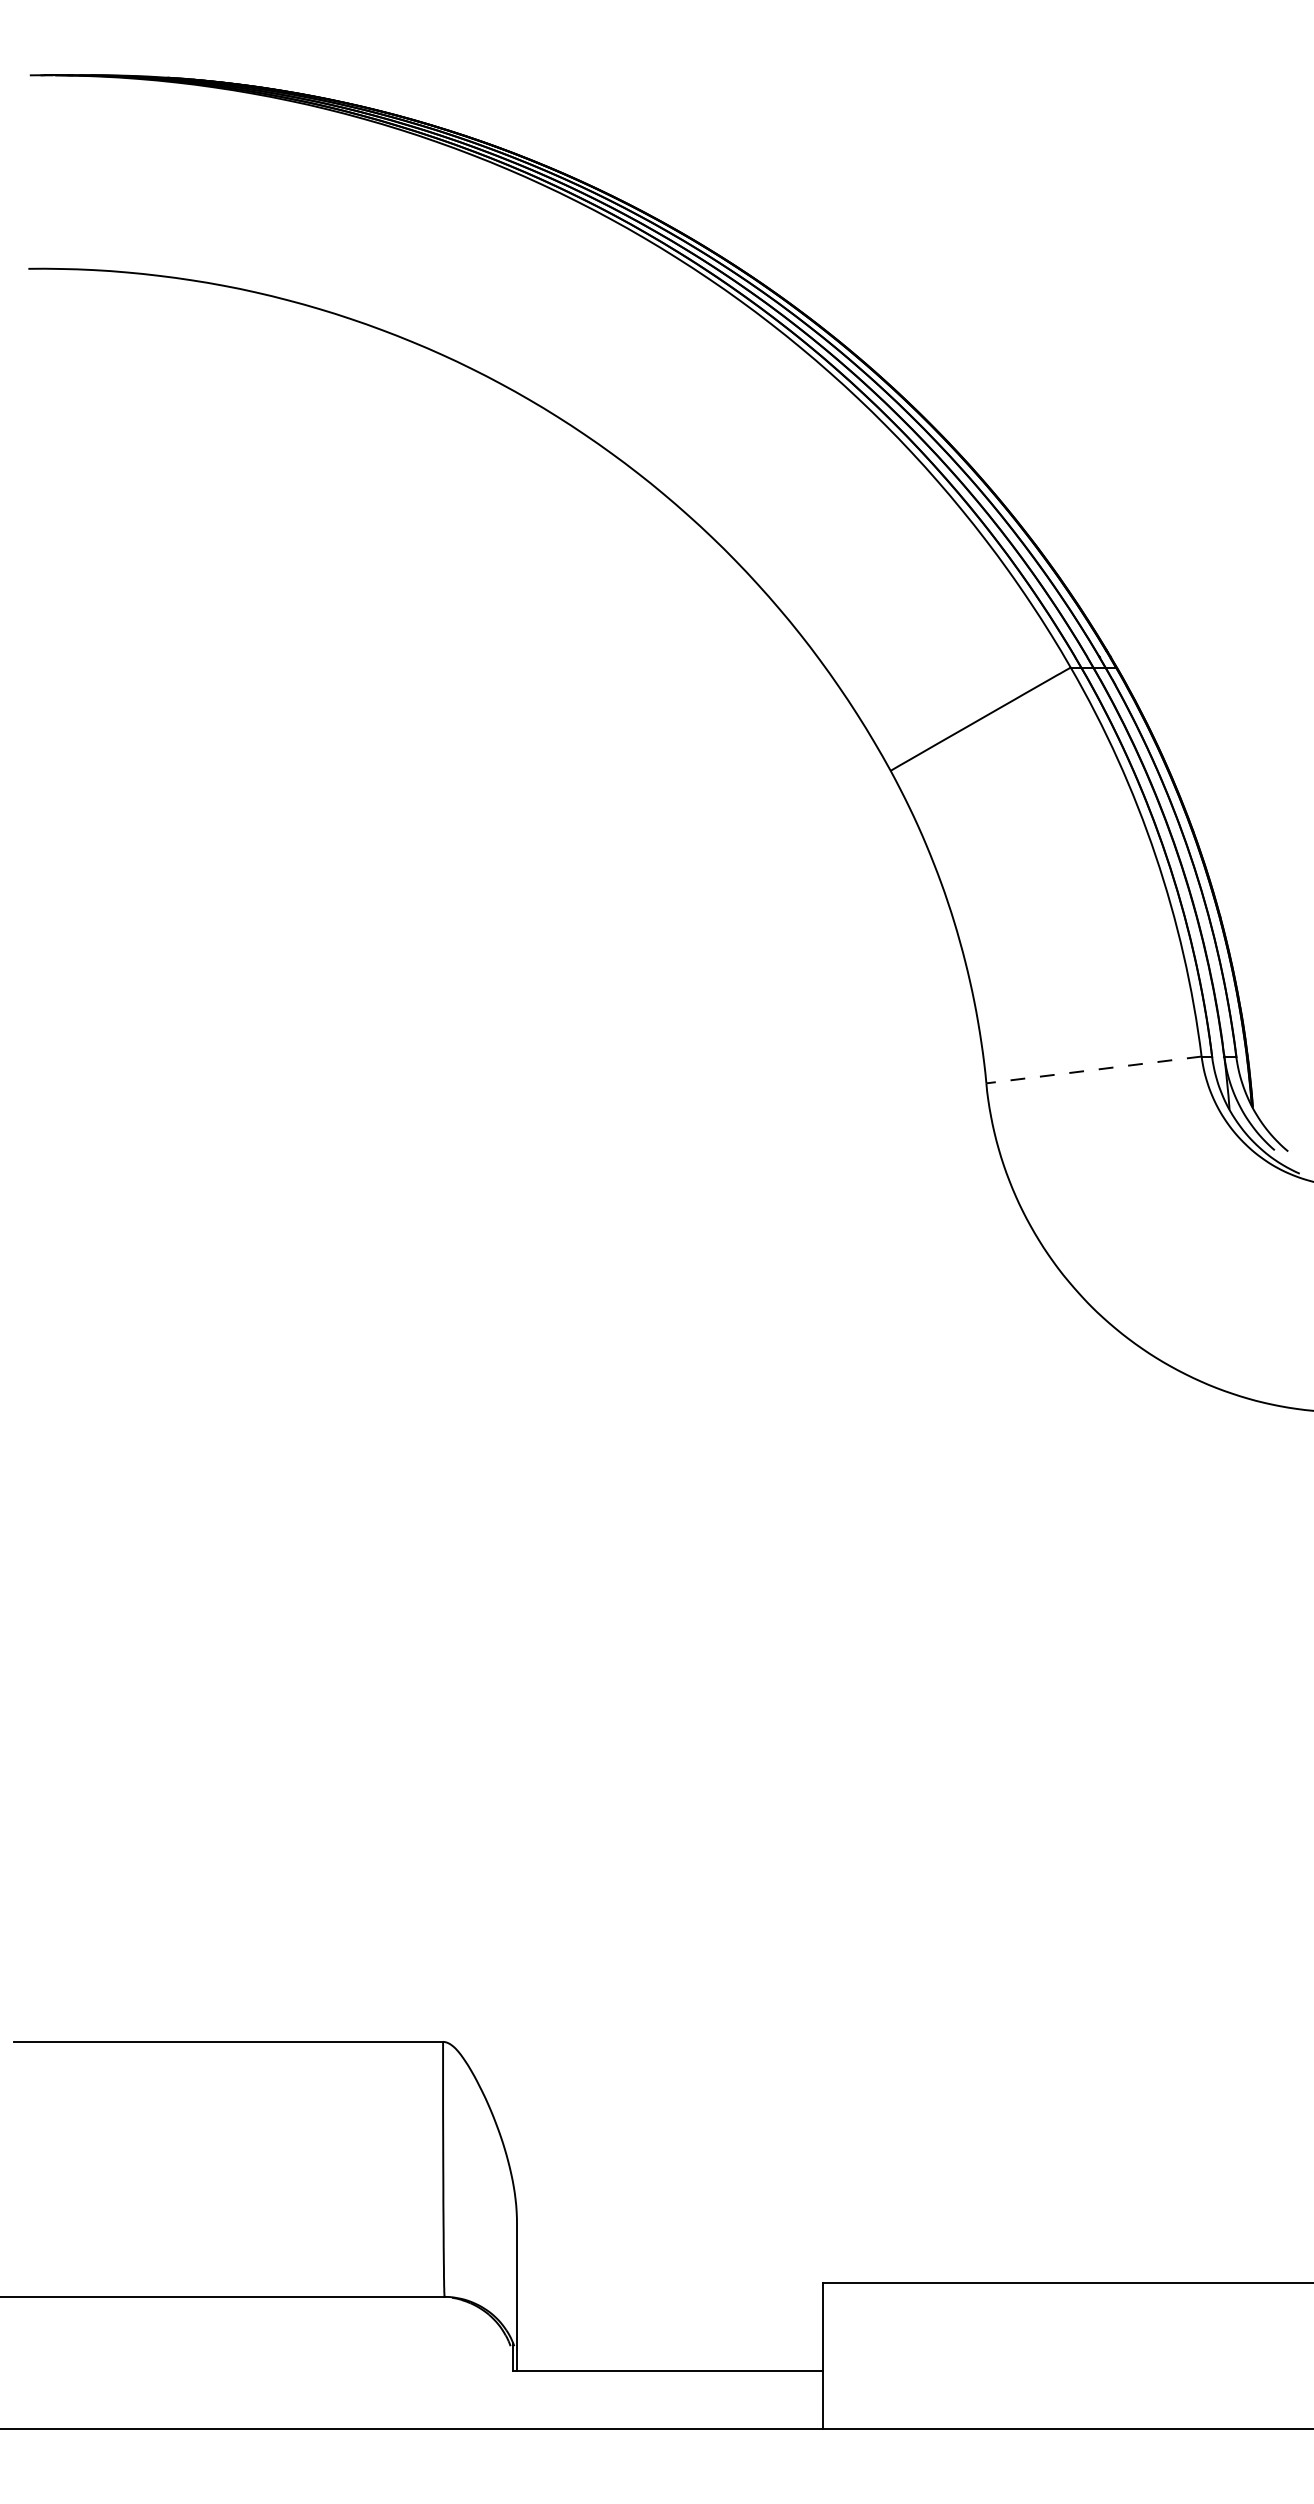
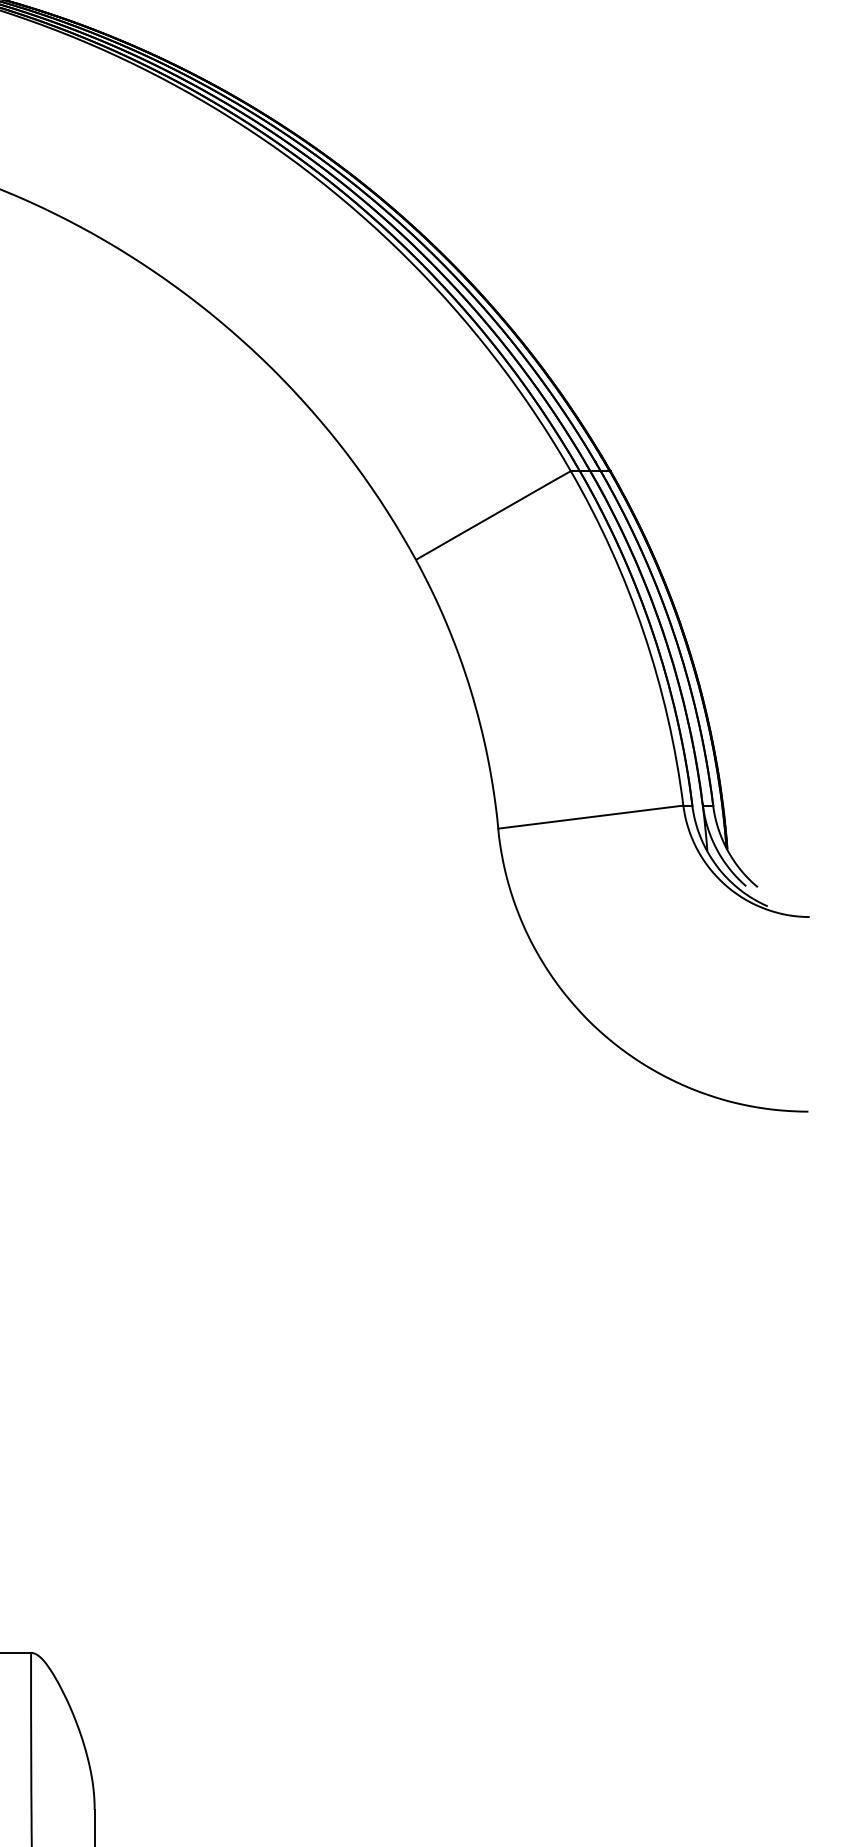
line: (1093, 1070) -> (590, 817), dashed -> solid

